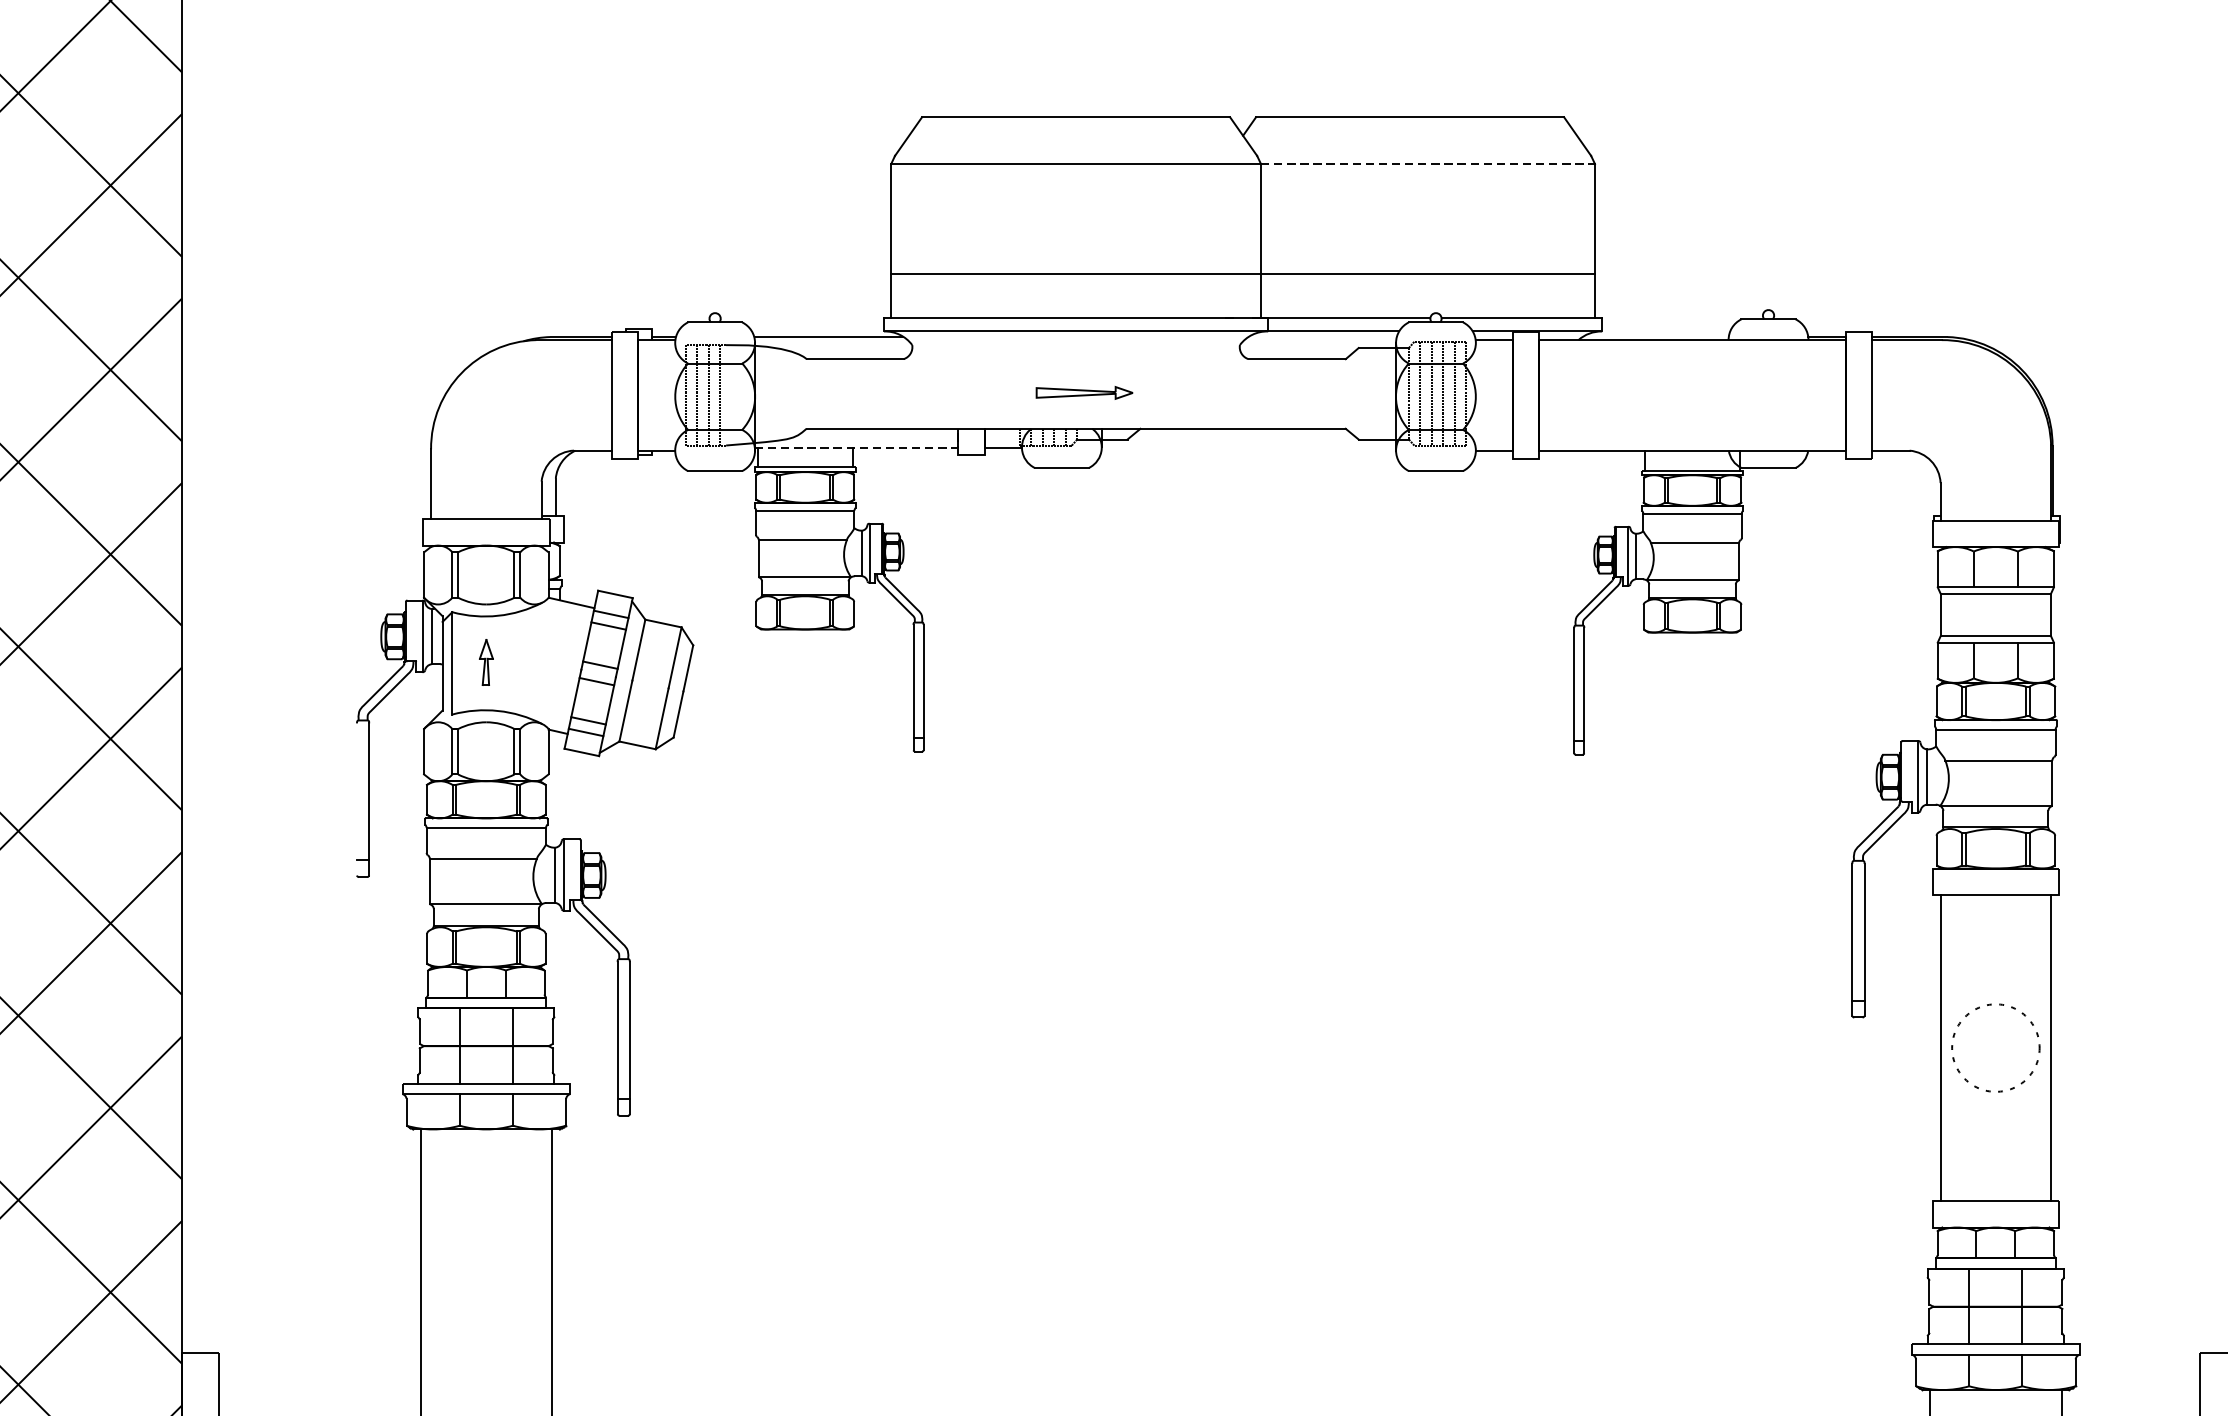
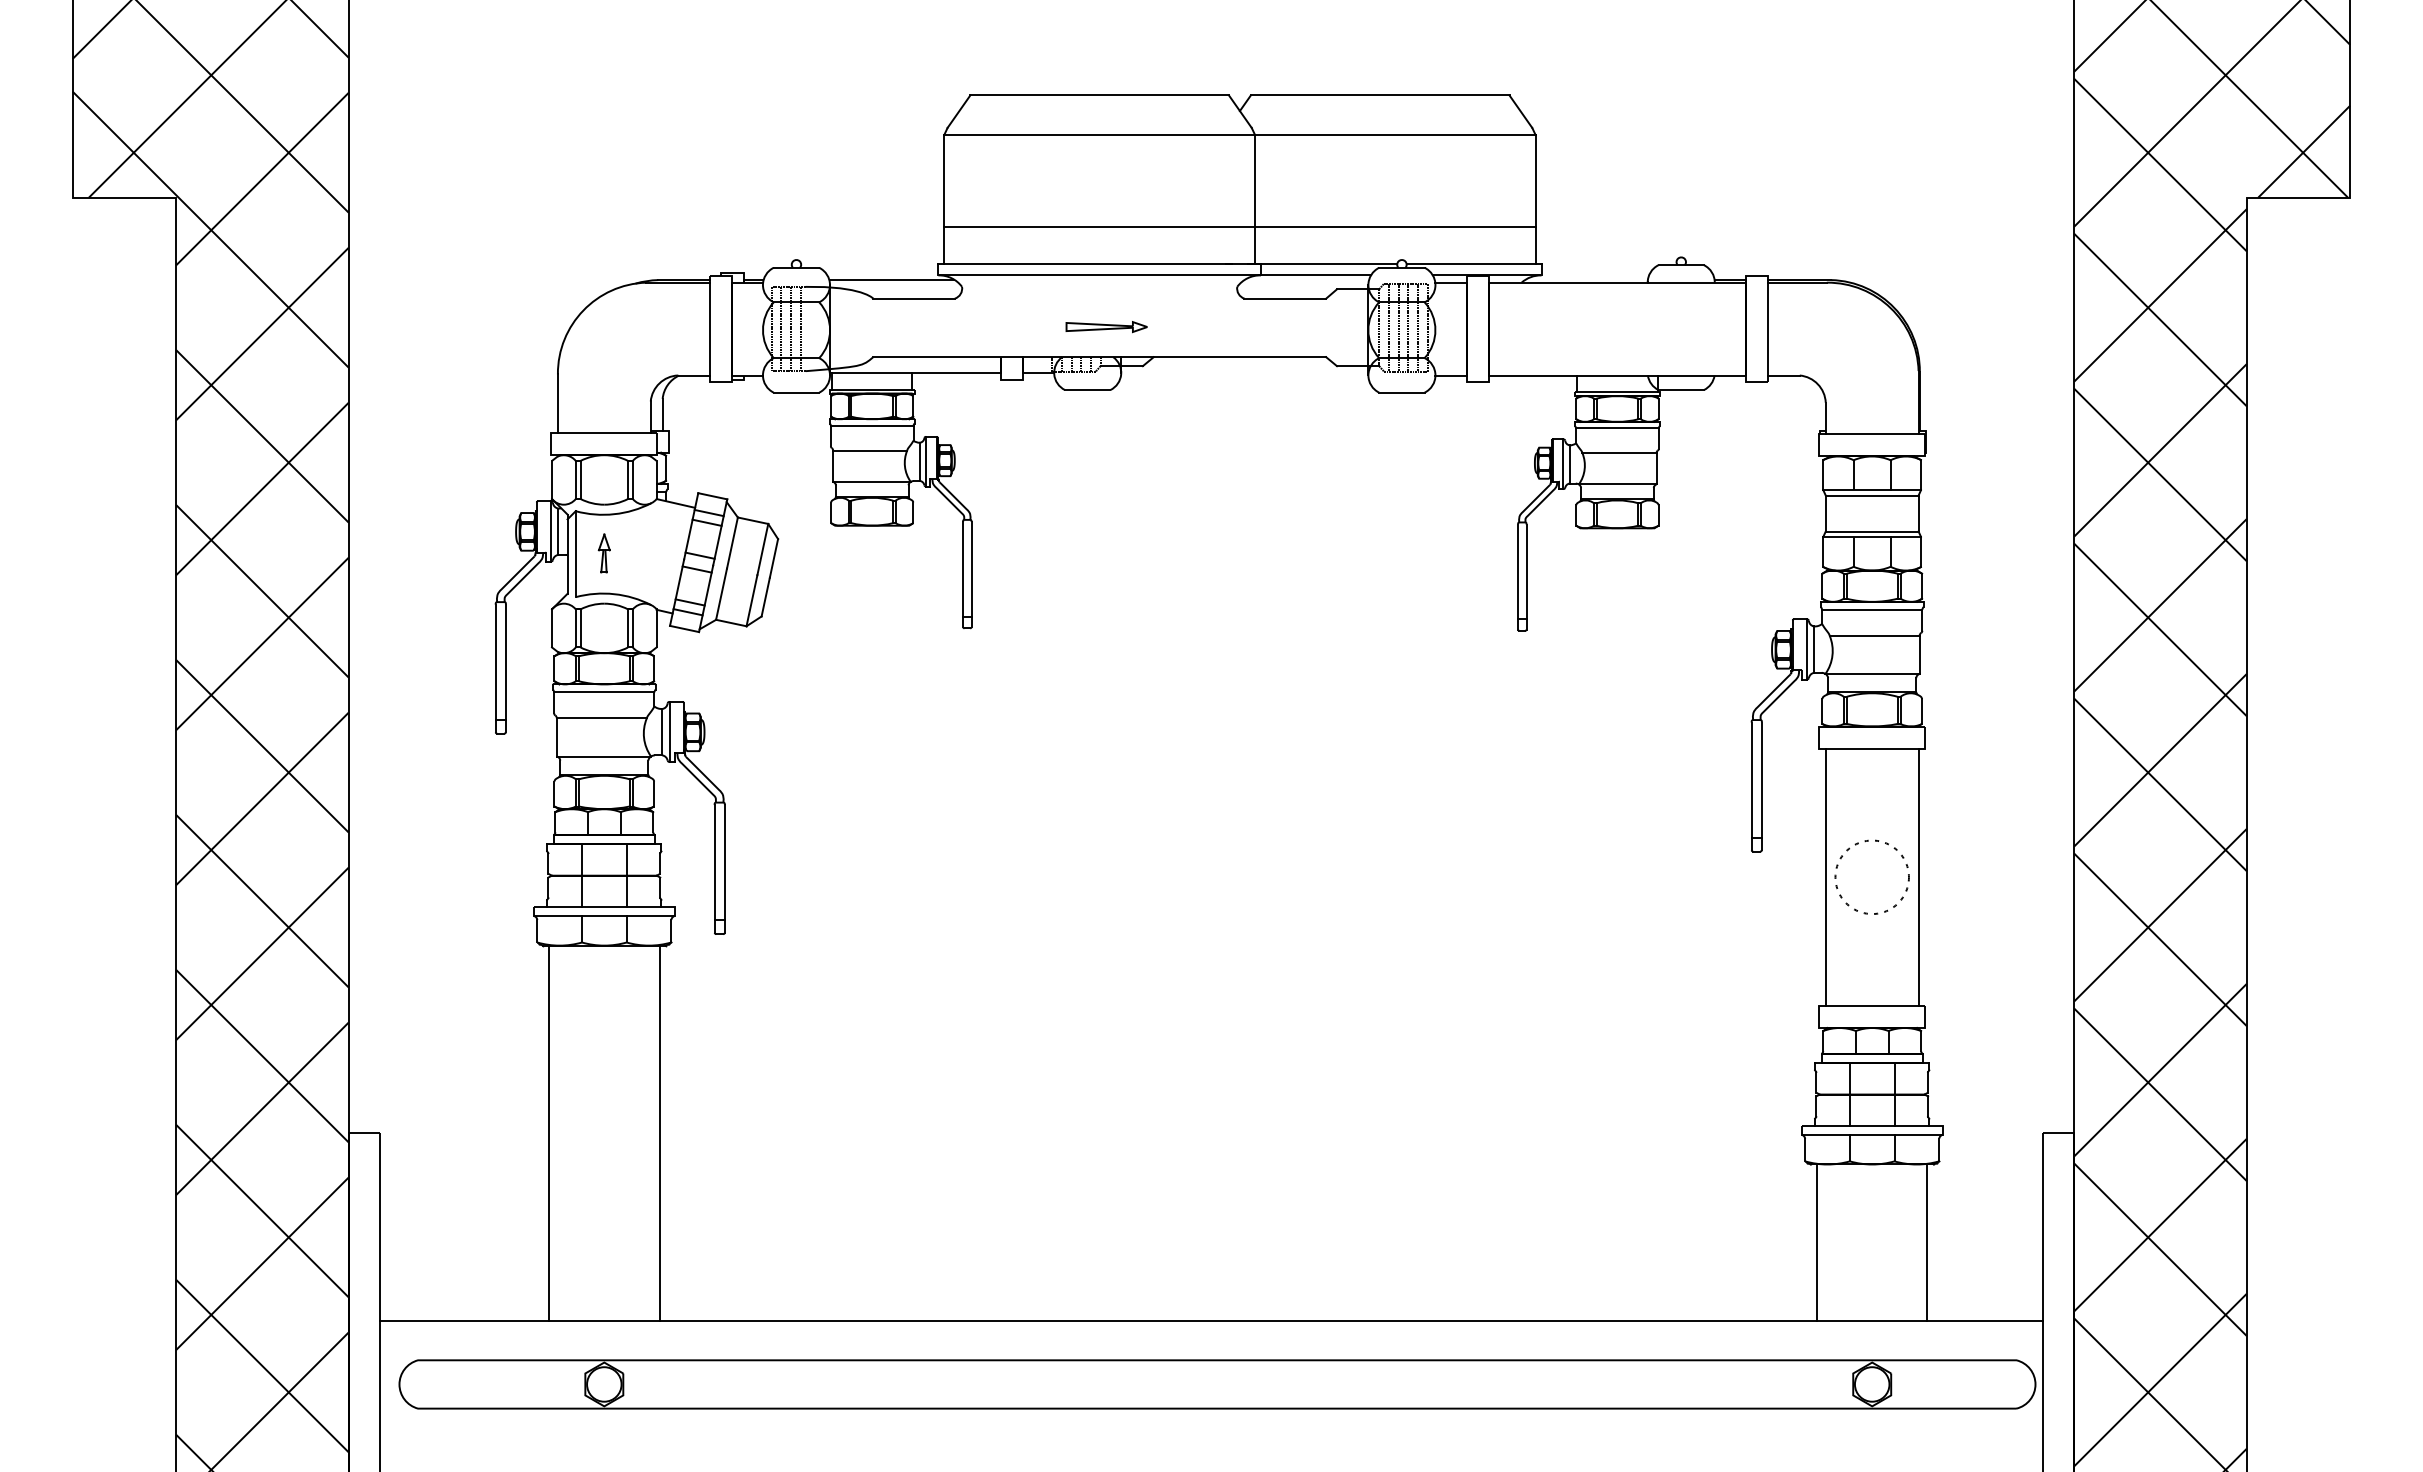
line: (1428, 163) -> (1395, 134), dashed -> solid
line: (866, 447) -> (923, 372), dashed -> solid
line: (356, 799) -> (495, 668), added

